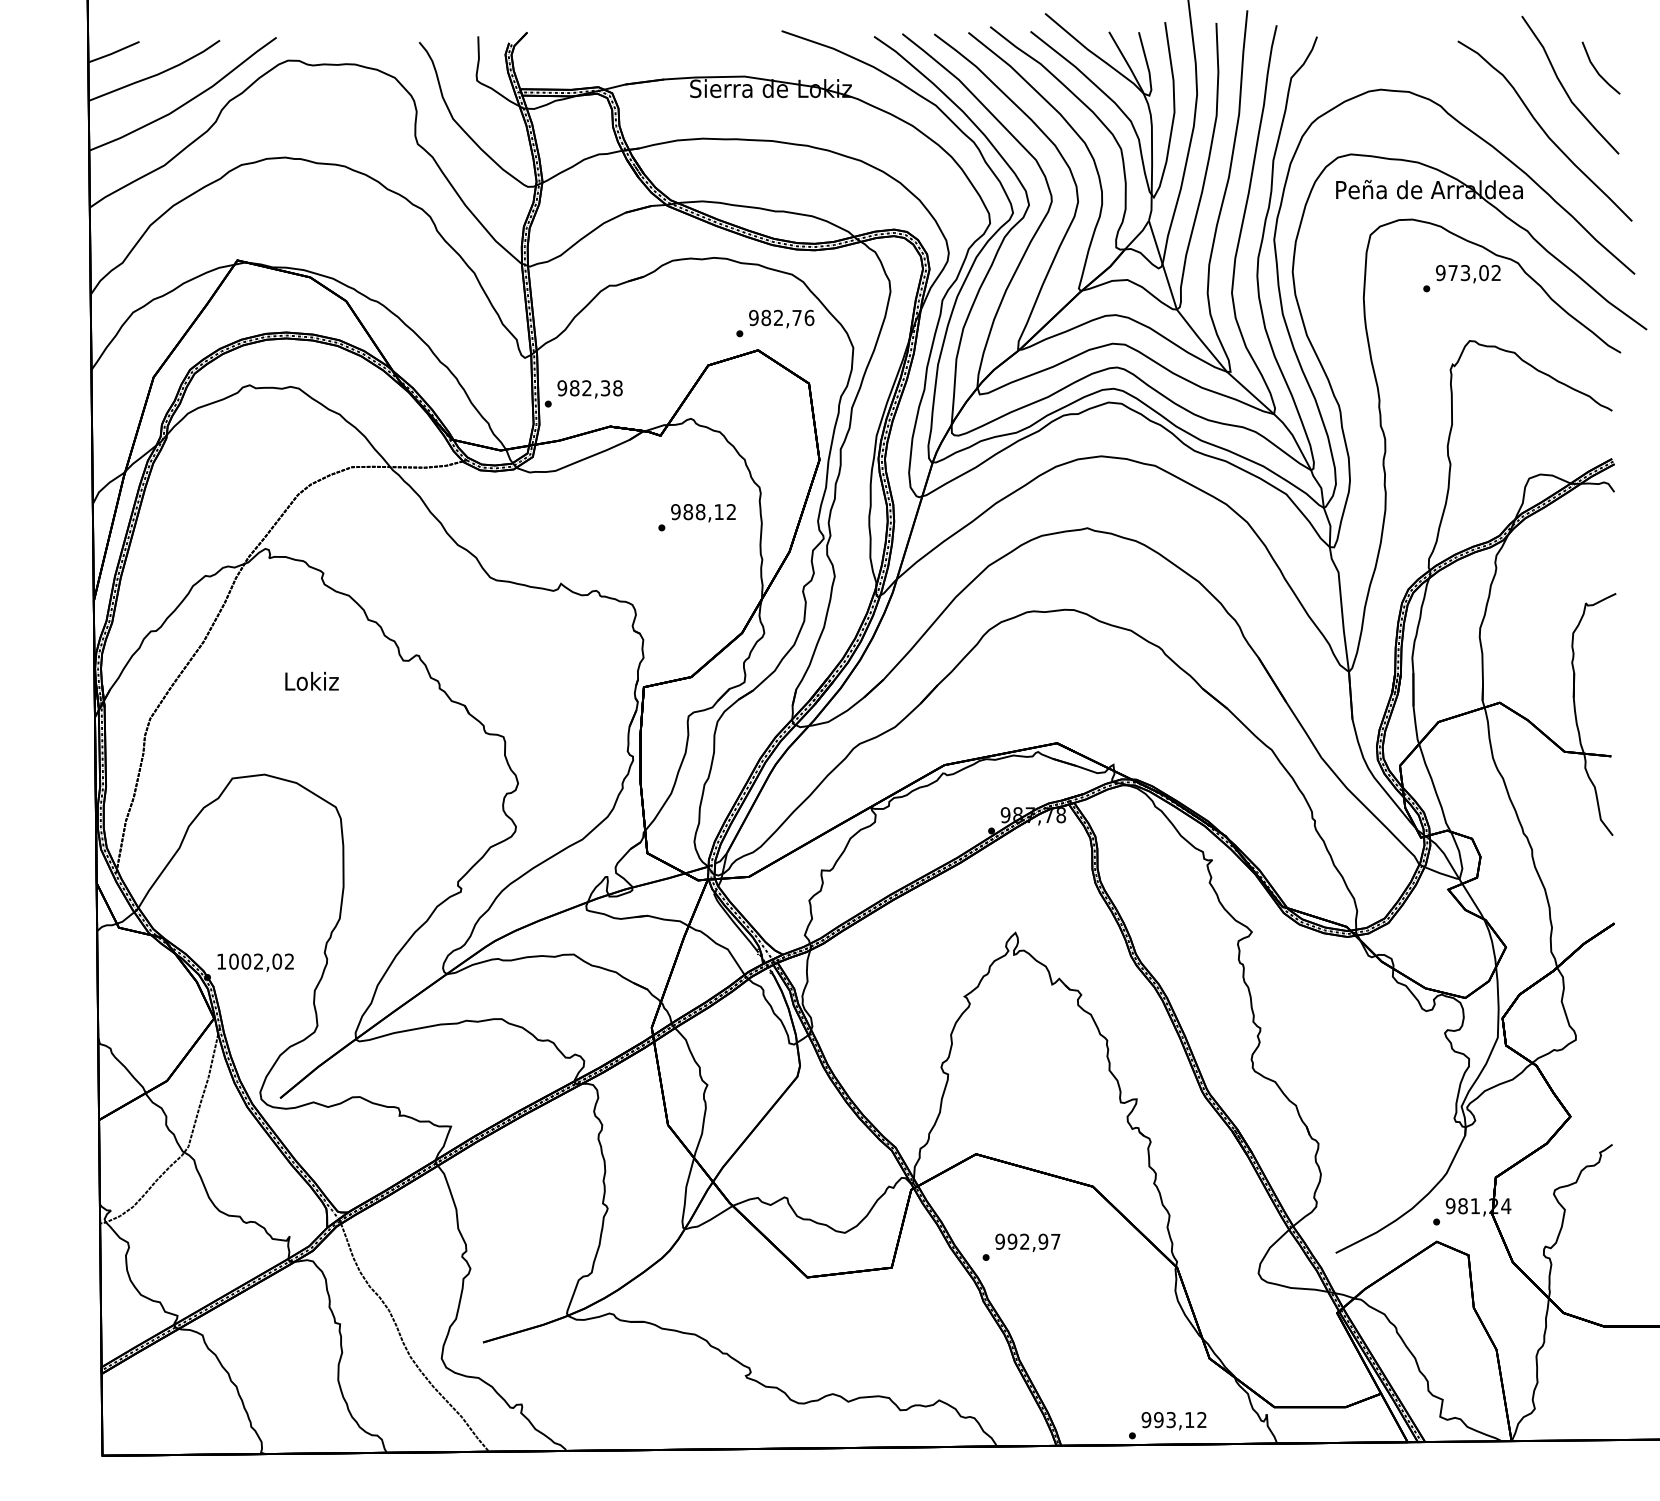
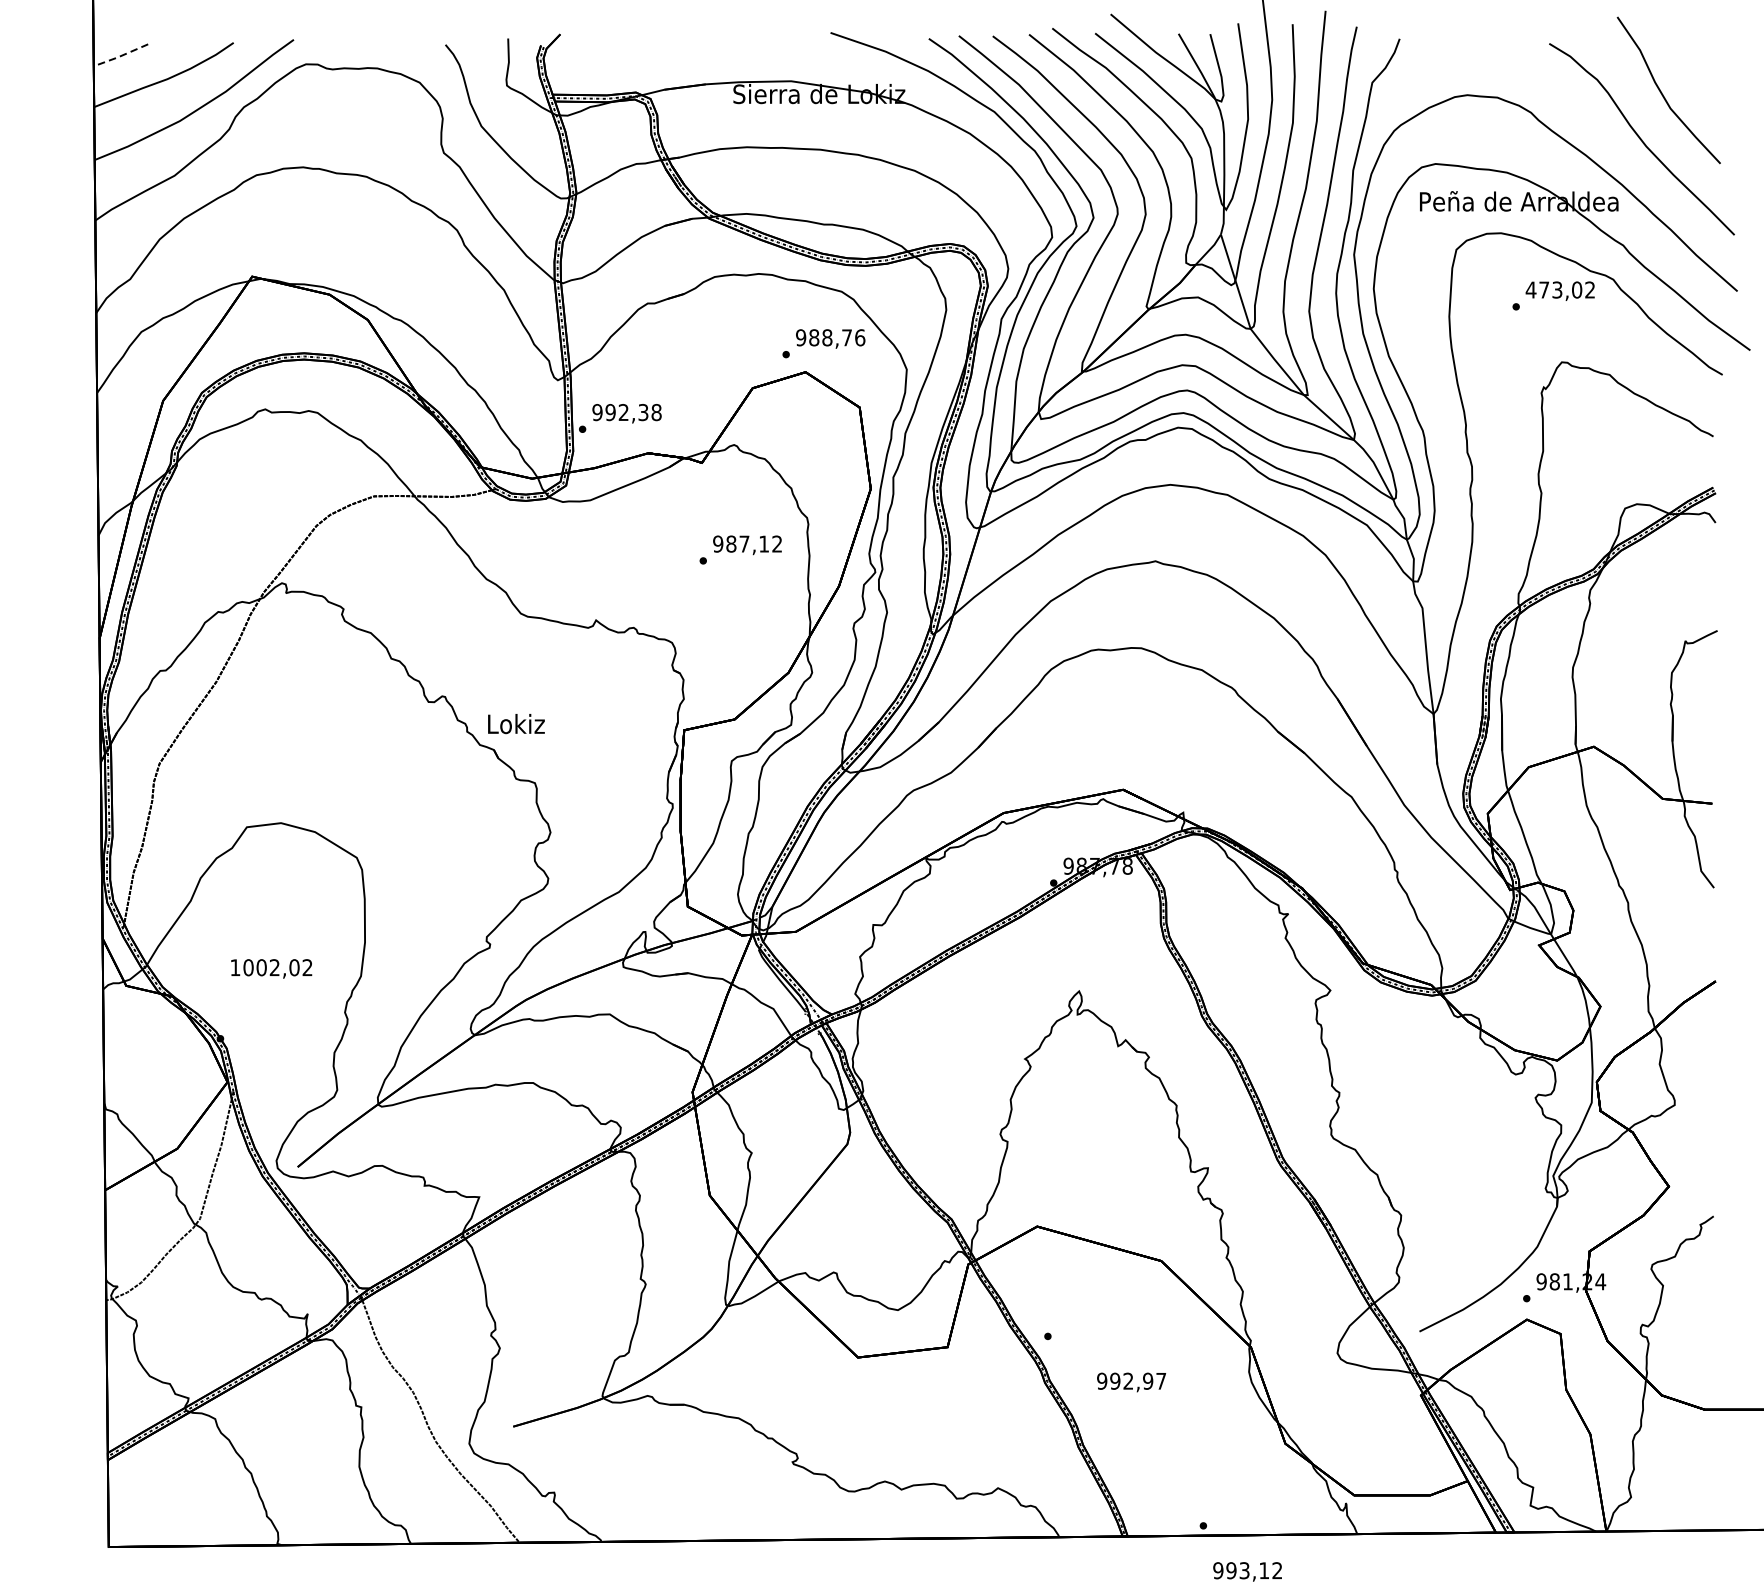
line: (113, 53) -> (120, 56), solid -> dashed
line: (1596, 68) -> (1696, 72), removed
text: (1440, 273) -> (1530, 290), 973,02 -> 473,02
text: (778, 318) -> (827, 338), 982,76 -> 988,76
text: (574, 388) -> (610, 412), 982,38 -> 992,38
text: (700, 512) -> (744, 544), 988,12 -> 987,12
text: (311, 680) -> (515, 723), moved
text: (255, 962) -> (271, 968), moved
text: (1027, 1242) -> (1131, 1382), moved
text: (1173, 1421) -> (1247, 1572), moved

